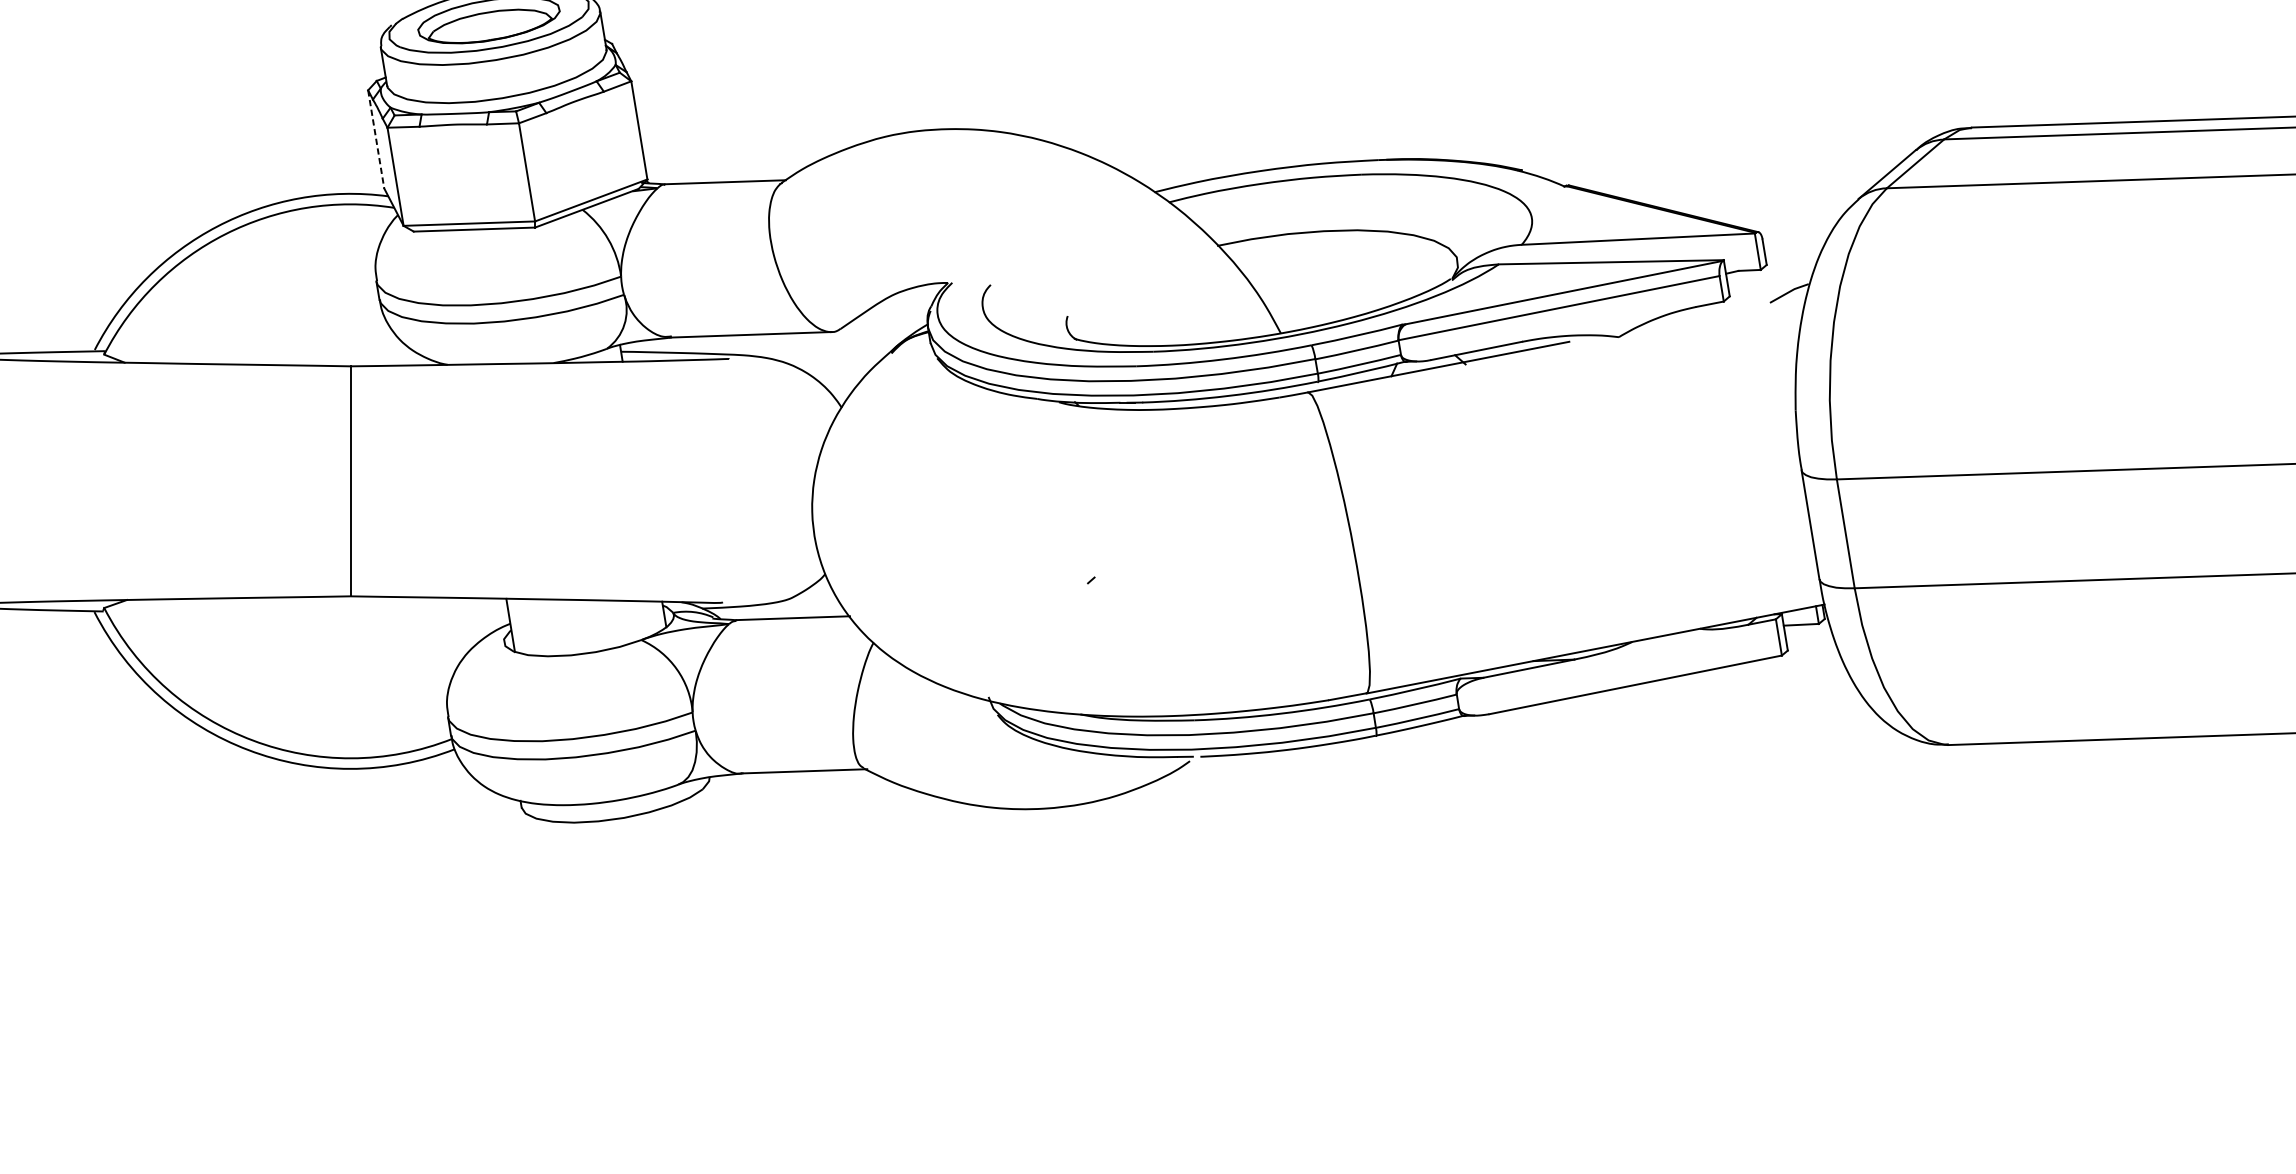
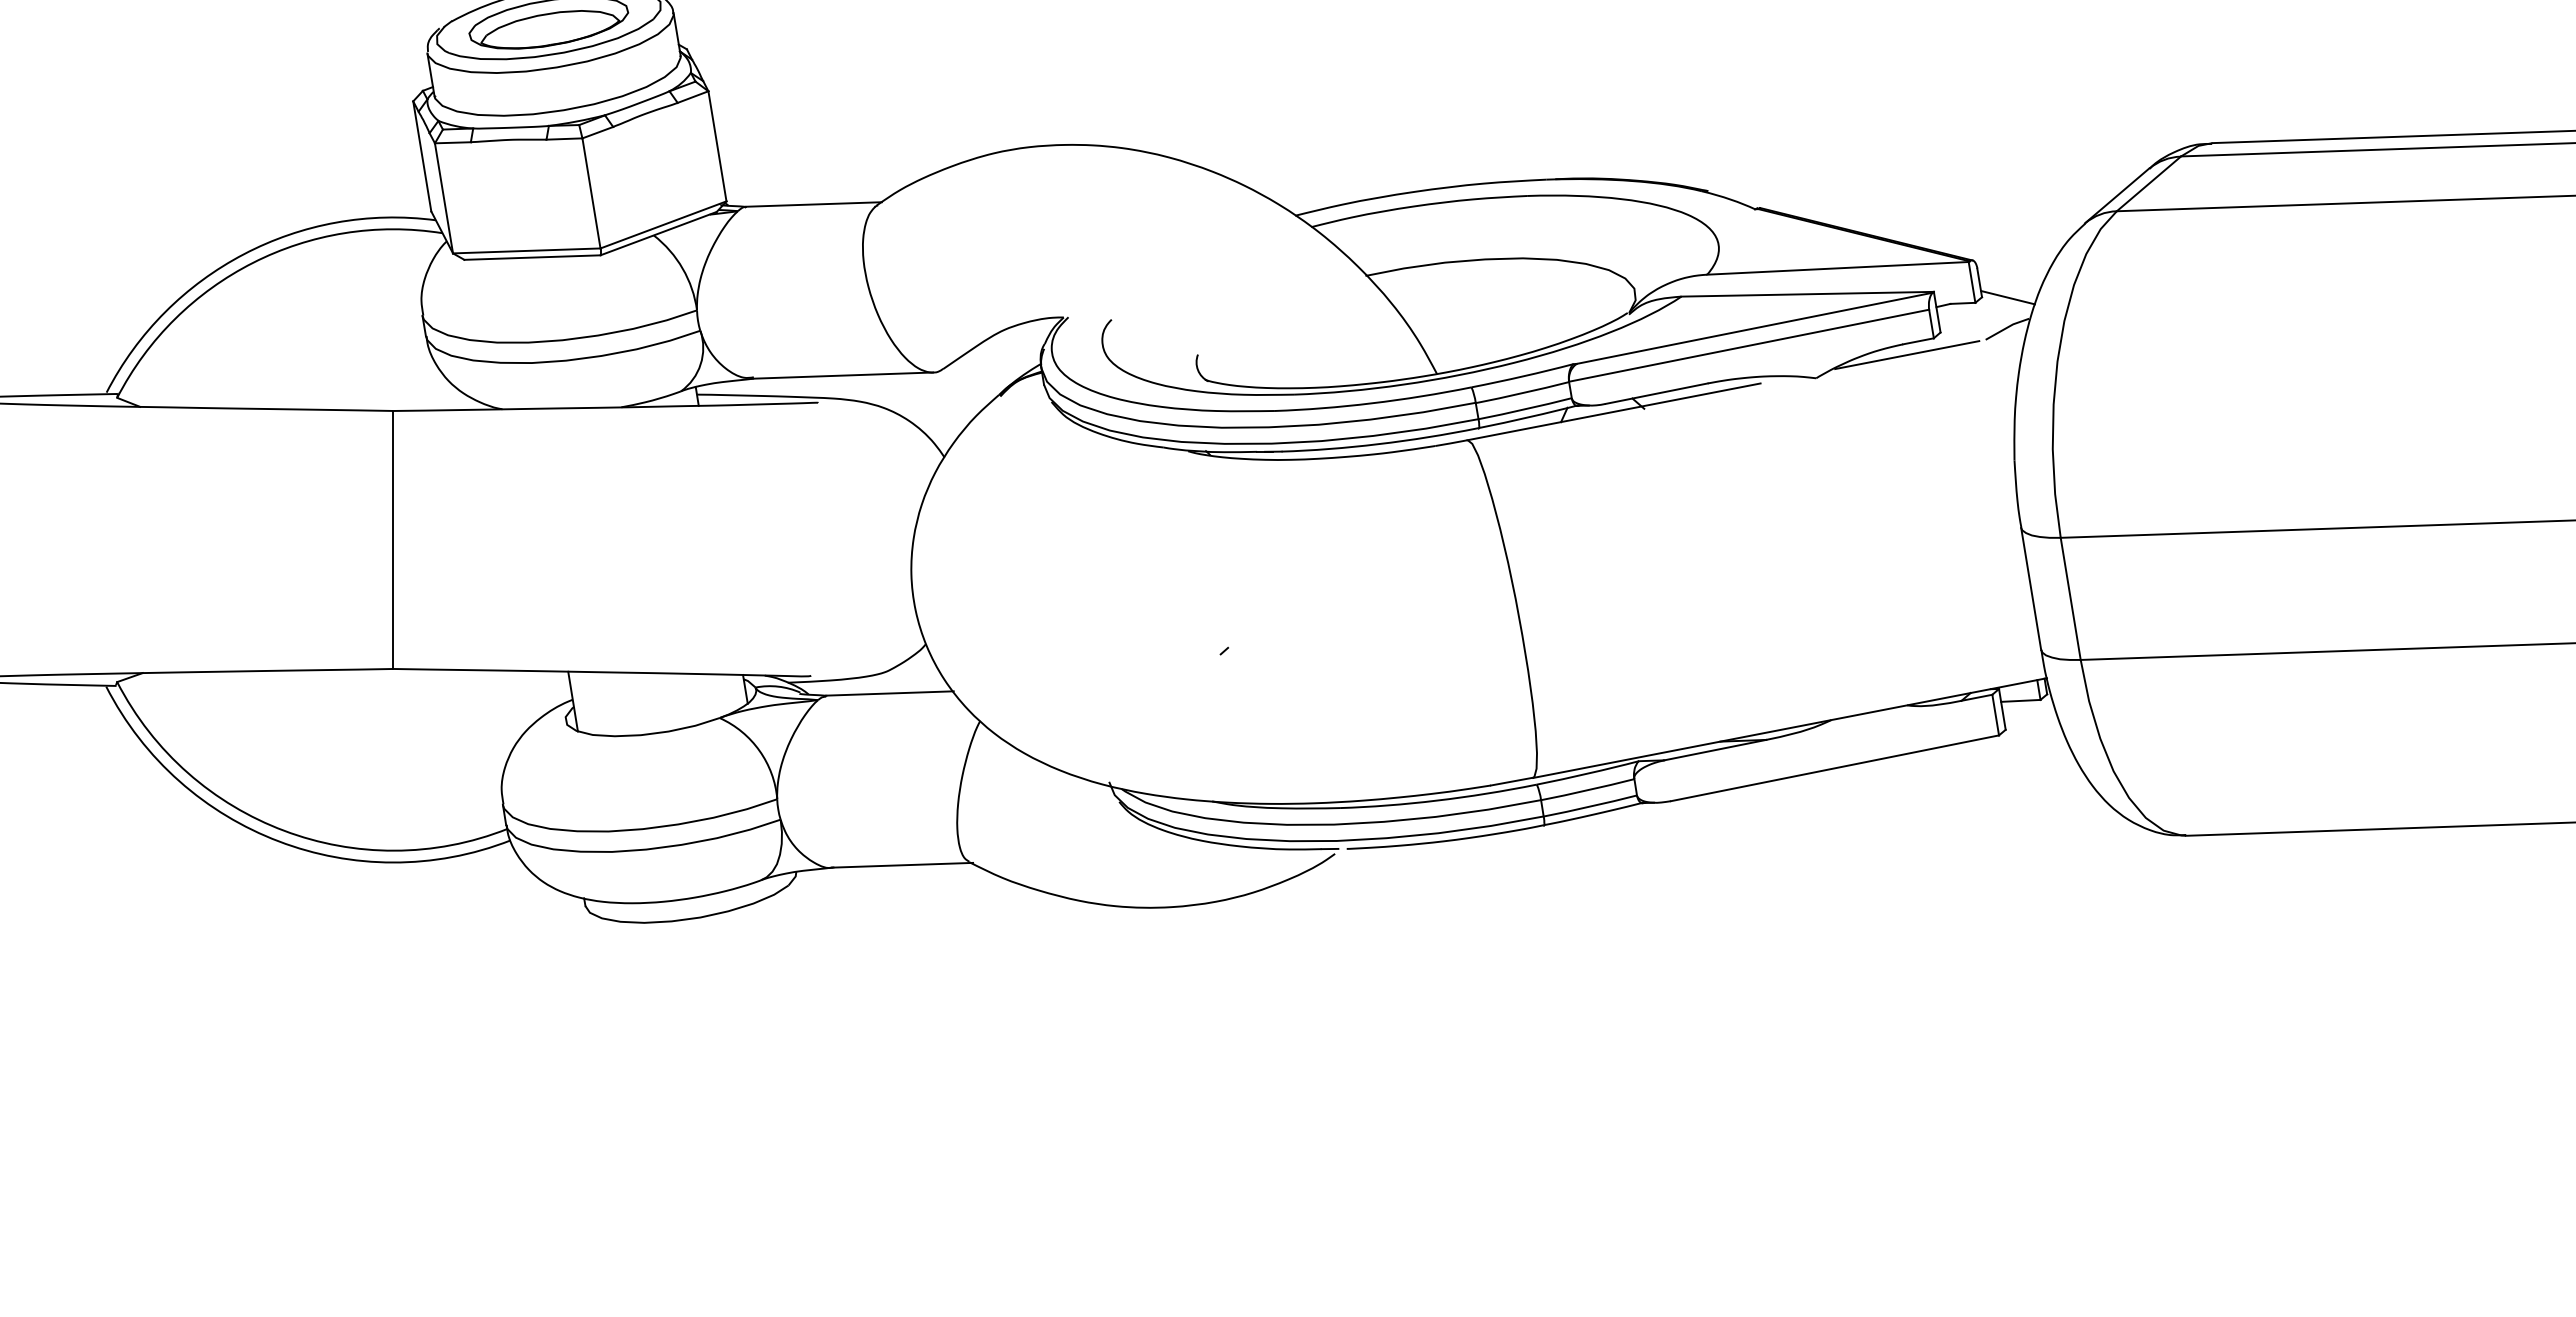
line: (376, 139) -> (422, 156), dashed -> solid
line: (1789, 265) -> (2007, 297), added
line: (1700, 316) -> (1907, 355), added

